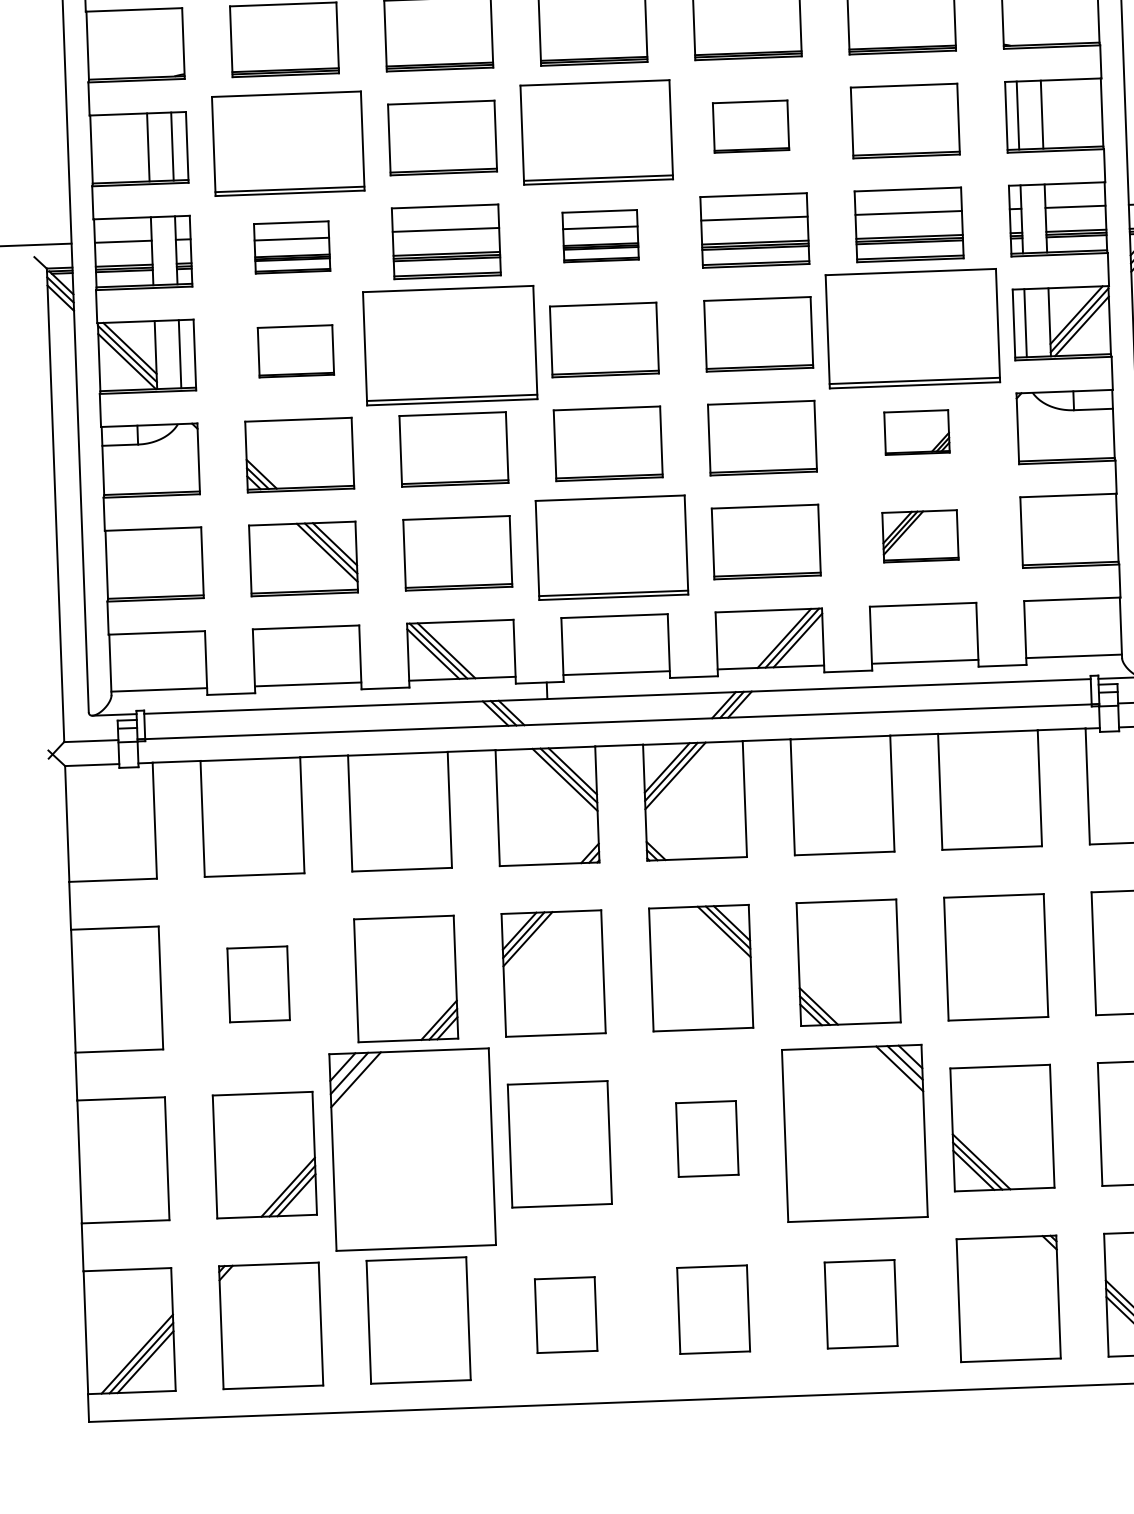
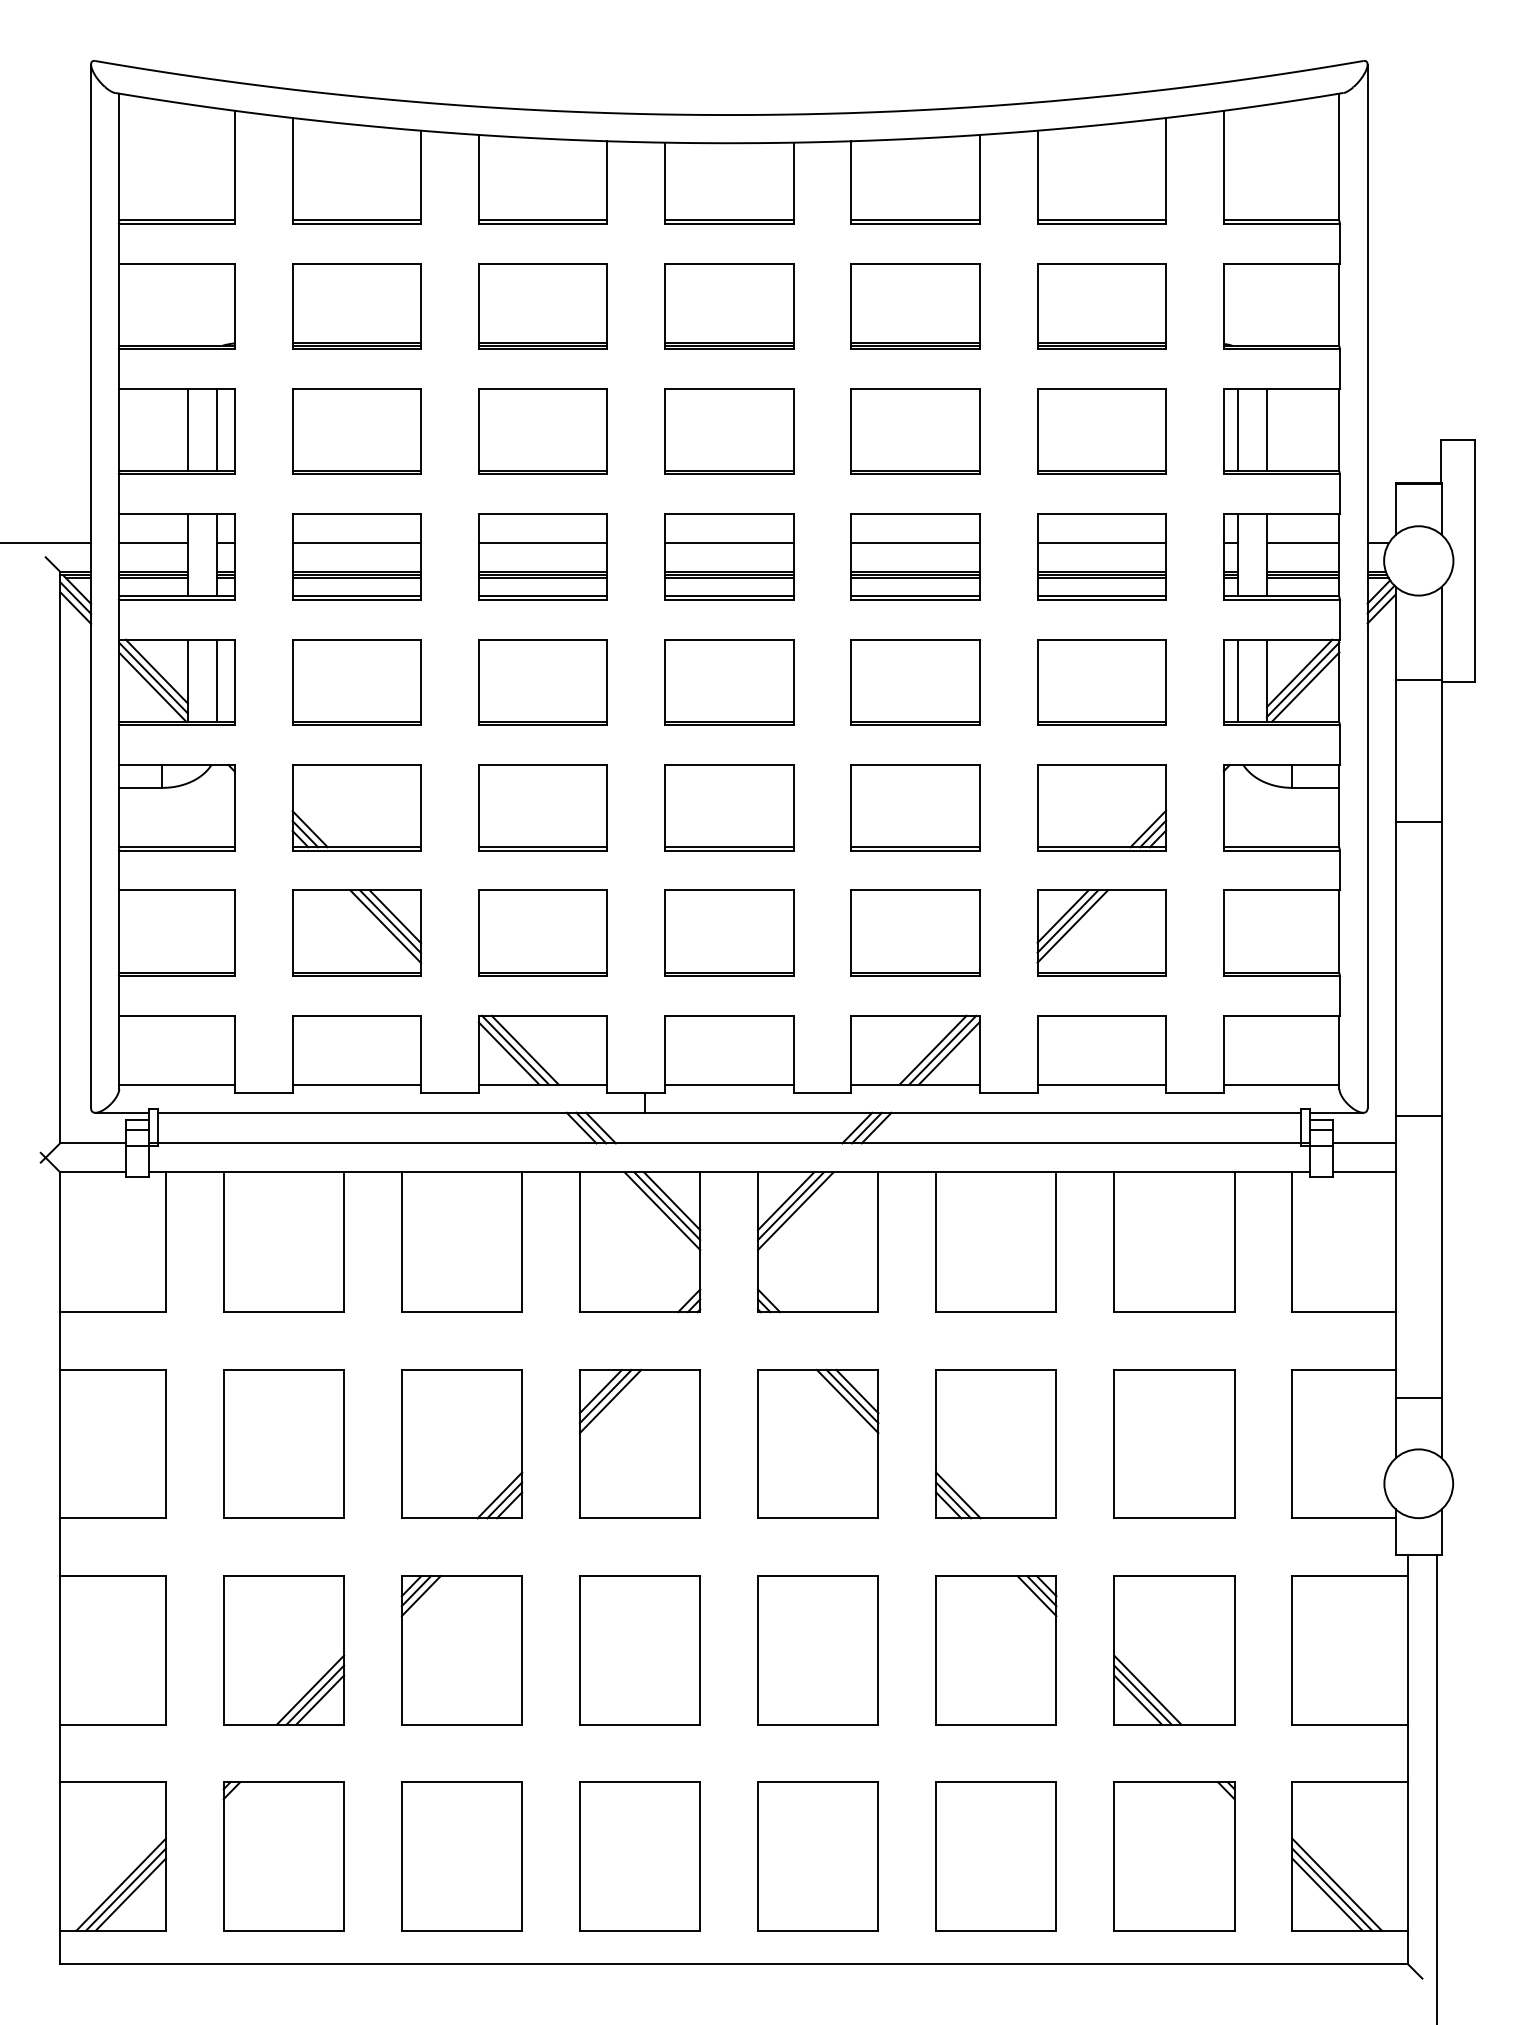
part: (751, 126) -> (915, 431), size x1.43
part: (596, 132) -> (729, 431), size x0.71
part: (288, 143) -> (356, 431), size x0.71
part: (600, 235) -> (729, 556), size x1.43
part: (291, 247) -> (356, 556), size x1.43
part: (912, 328) -> (1101, 682), size x0.62
part: (449, 345) -> (542, 682), size x0.62
part: (295, 351) -> (356, 682), size x1.43
part: (917, 432) -> (1102, 807), size x1.67
part: (920, 535) -> (1101, 932), size x1.43
part: (612, 547) -> (729, 932), size x0.71
part: (258, 983) -> (283, 1443), size x1.67
part: (855, 1133) -> (996, 1650), size x0.71
part: (706, 1139) -> (817, 1650), size x1.67
part: (412, 1149) -> (461, 1650), size x0.62
part: (860, 1304) -> (995, 1856), size x1.43
part: (713, 1309) -> (817, 1856), size x1.43
part: (565, 1315) -> (639, 1856), size x1.67

